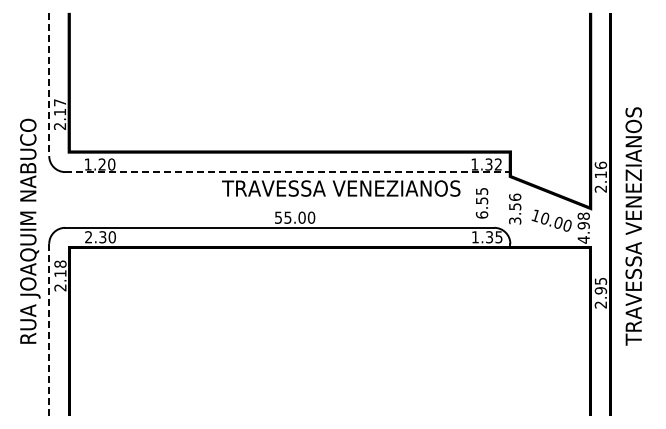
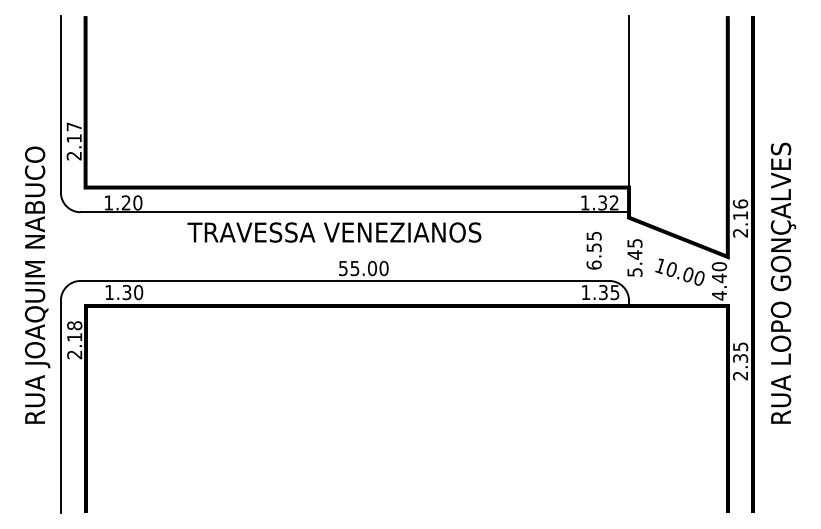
line: (510, 82) -> (629, 101), added
line: (49, 84) -> (61, 104), dashed -> solid
line: (287, 172) -> (354, 212), dashed -> solid
text: (341, 188) -> (334, 232), moved
text: (515, 208) -> (635, 257), 3.56 -> 5.45
text: (583, 220) -> (719, 271), 4.98 -> 4.40
text: (635, 226) -> (783, 279), TRAVESSA VENEZIANOS -> RUA LOPO GONÇALVES
text: (88, 237) -> (109, 292), 2.30 -> 1.30
text: (600, 290) -> (740, 358), 2.95 -> 2.35
line: (49, 330) -> (61, 407), dashed -> solid

